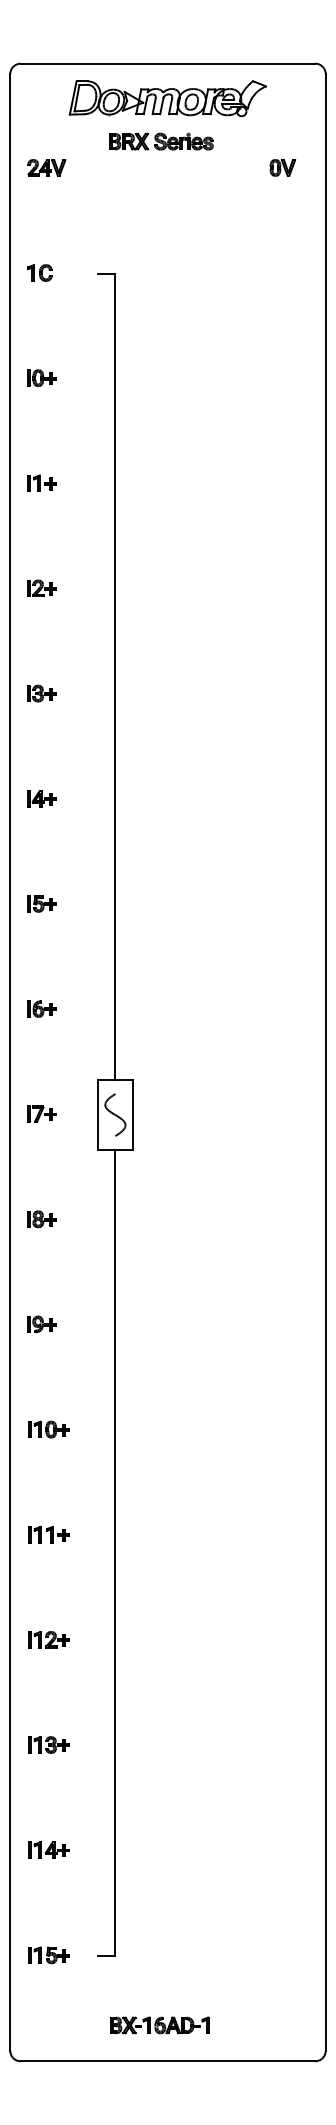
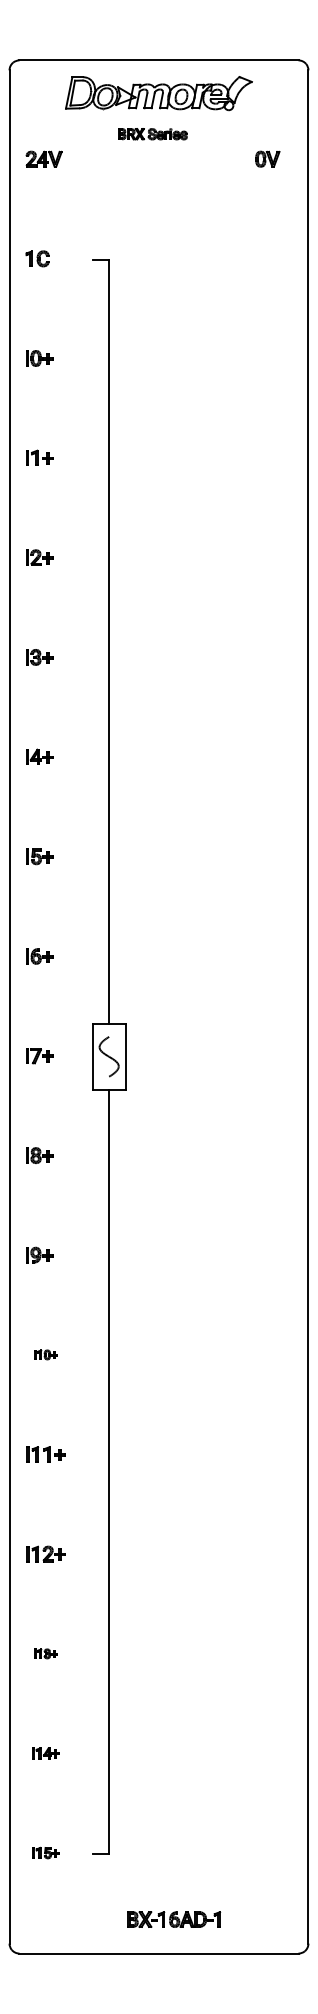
part: (161, 140) -> (152, 133), size x0.7
part: (48, 1429) -> (45, 1354), size x0.6
part: (48, 1744) -> (45, 1653), size x0.6
part: (48, 1850) -> (45, 1753), size x0.7
part: (48, 1954) -> (45, 1852), size x0.7
part: (160, 2025) -> (174, 1919), moved

